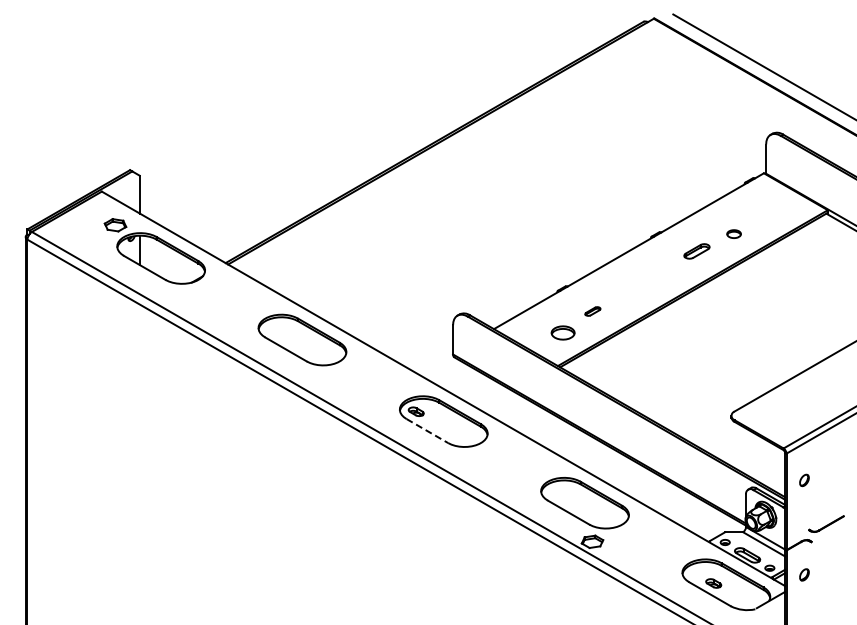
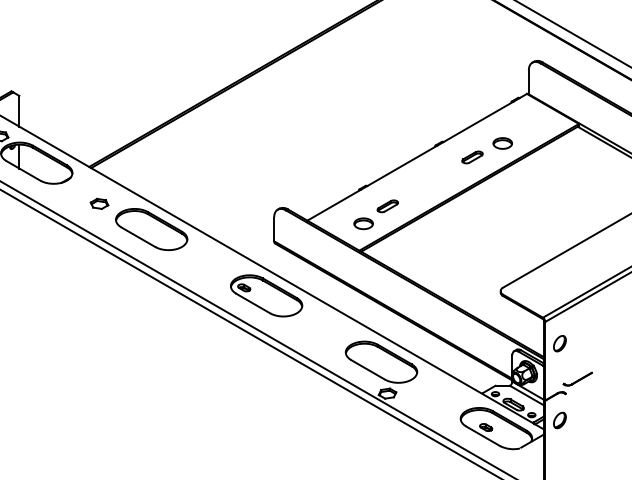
part: (733, 233) -> (502, 142), size x1.67
part: (238, 308) -> (99, 203), added
part: (592, 311) -> (387, 206), size x1.67
line: (427, 431) -> (253, 303), dashed -> solid
part: (804, 480) -> (559, 343), size x1.67
part: (804, 574) -> (559, 420), size x1.67

